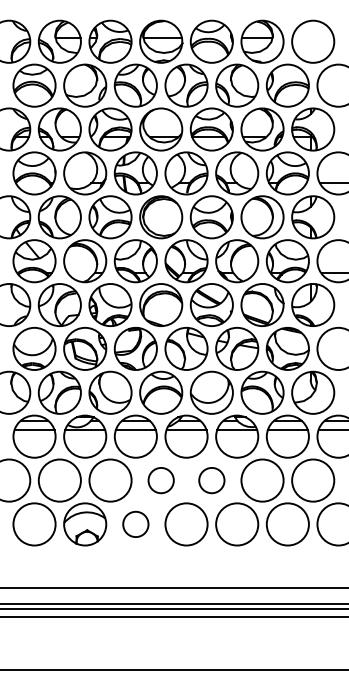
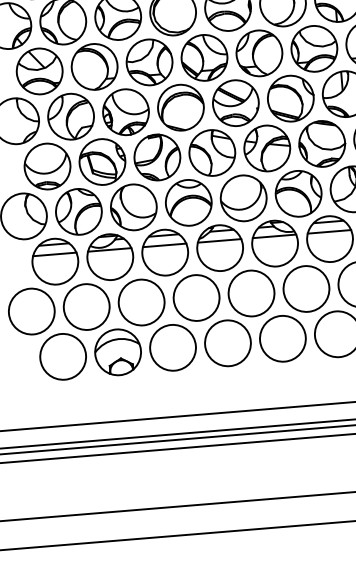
circle: (161, 480) -> (196, 297), size x1.67
circle: (211, 480) -> (251, 293), size x1.67
circle: (135, 524) -> (172, 347), size x1.67

